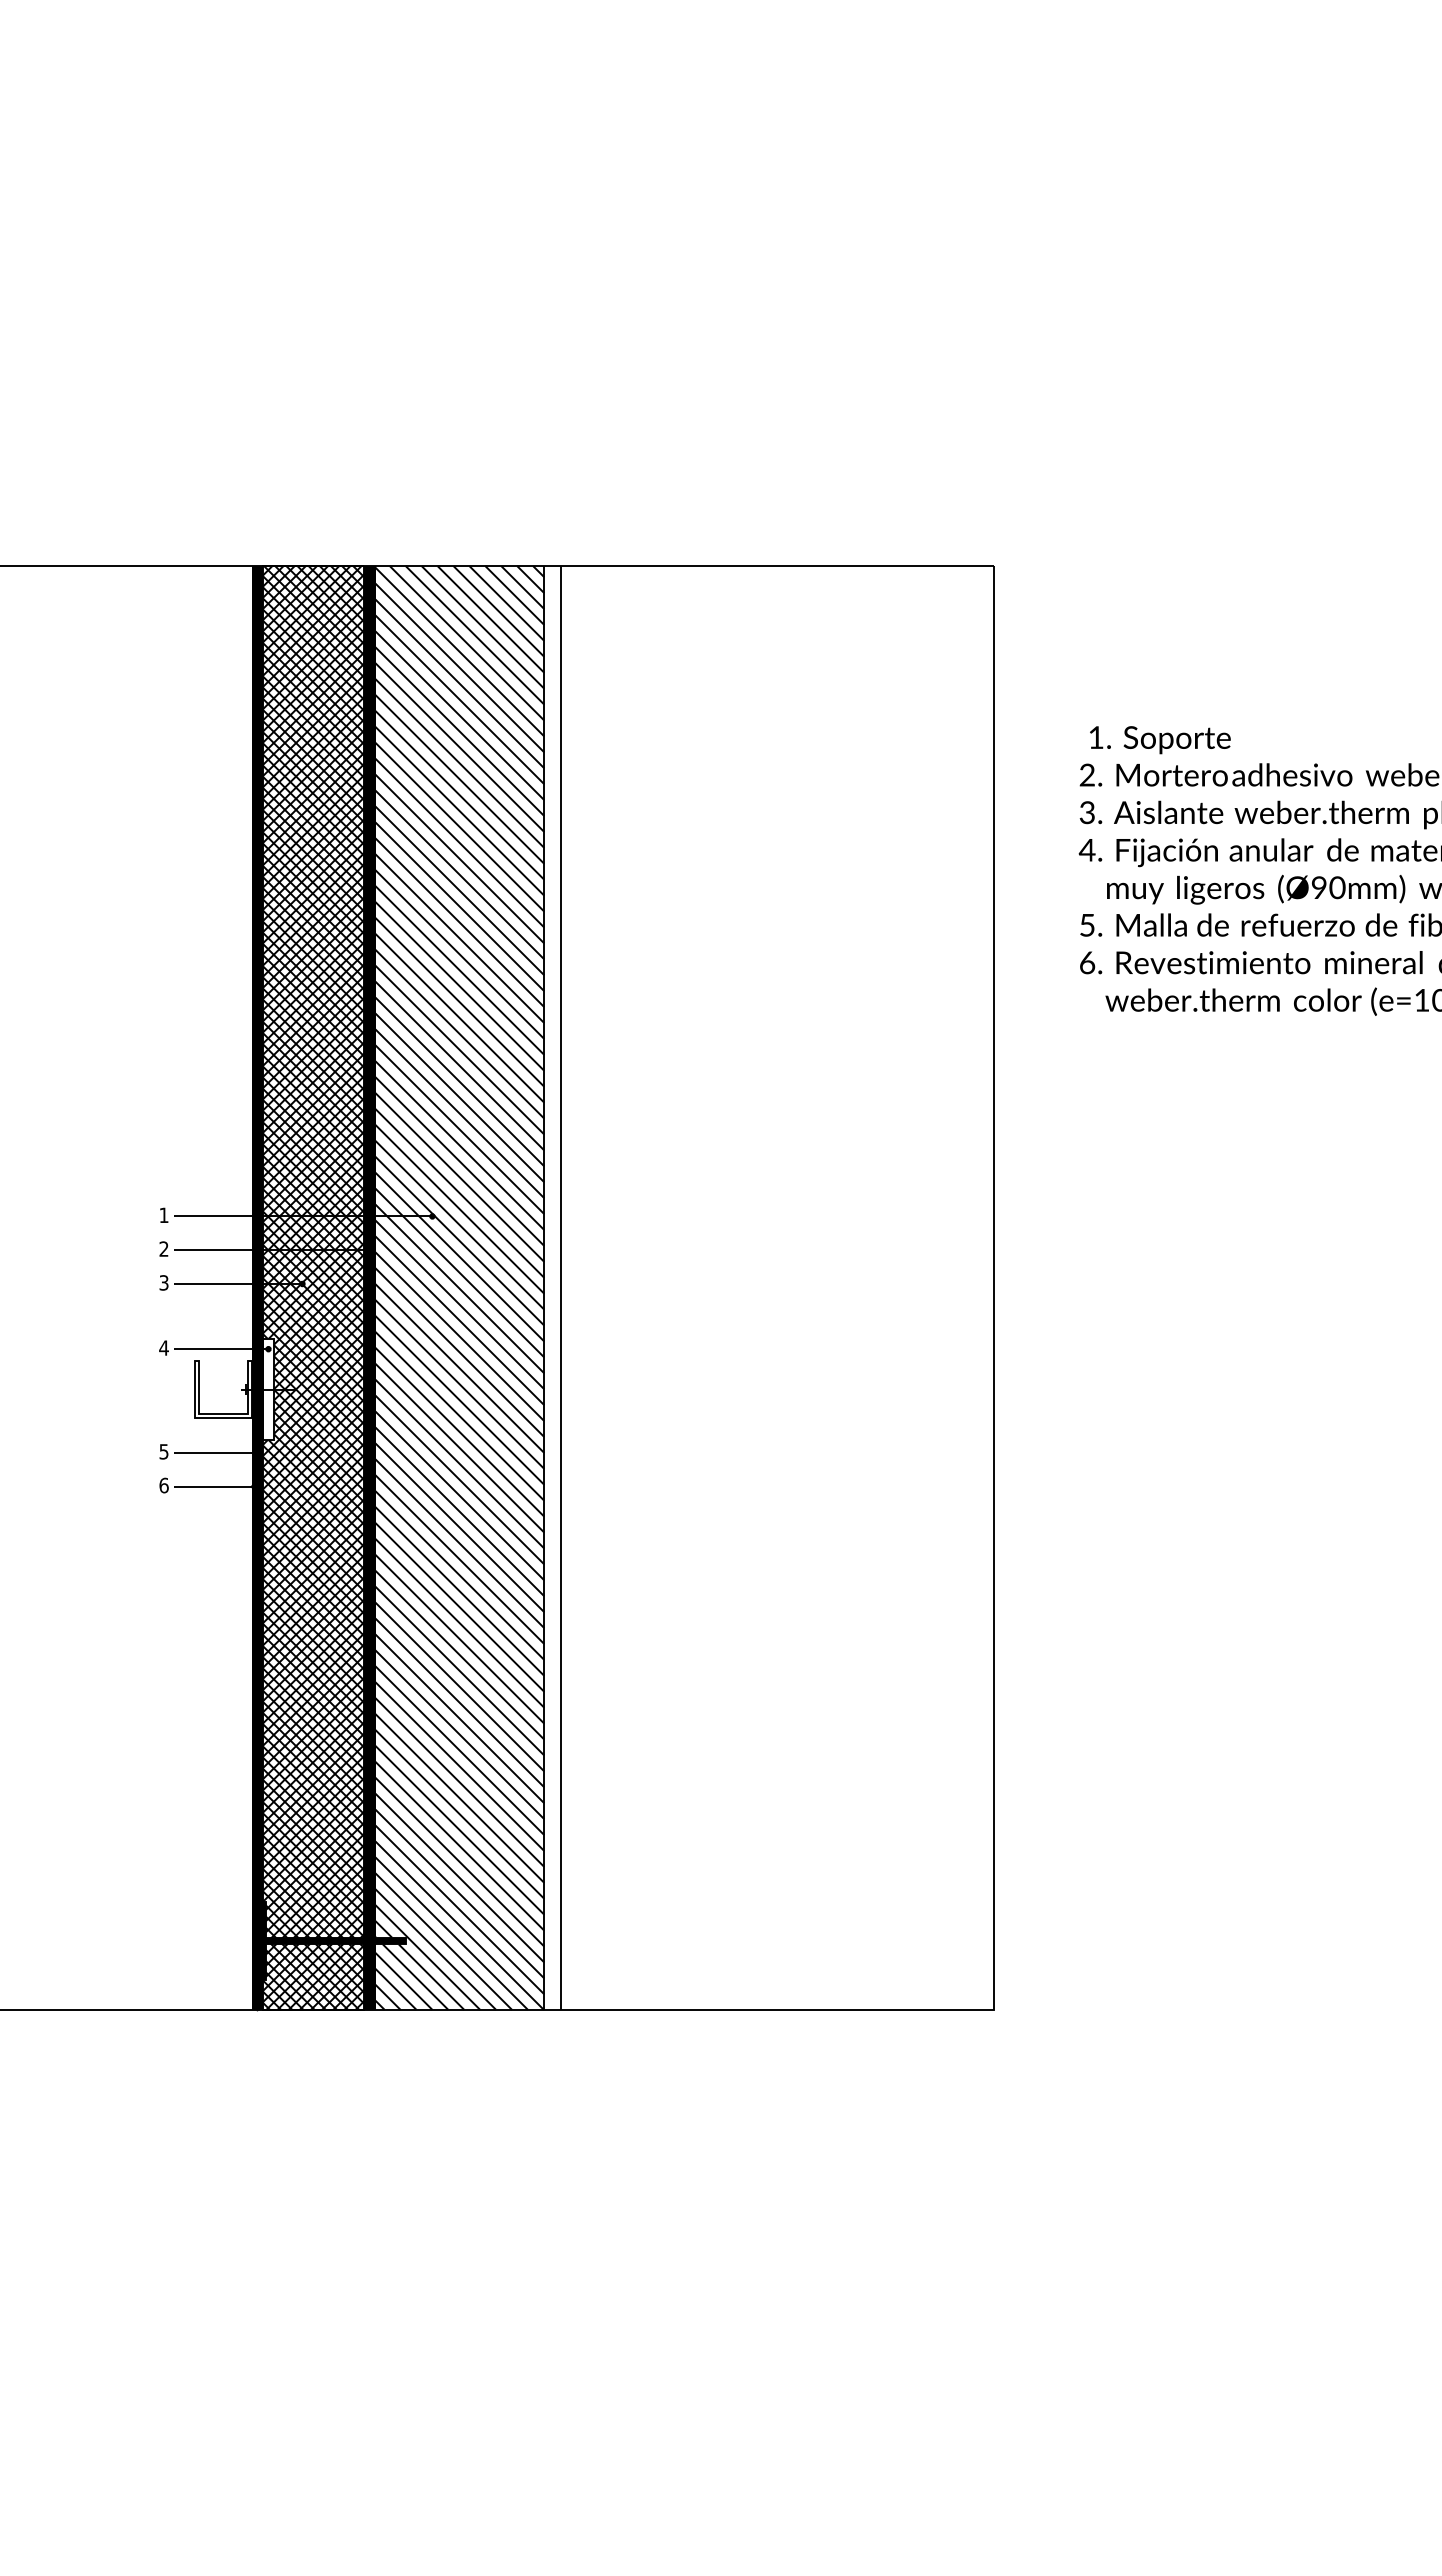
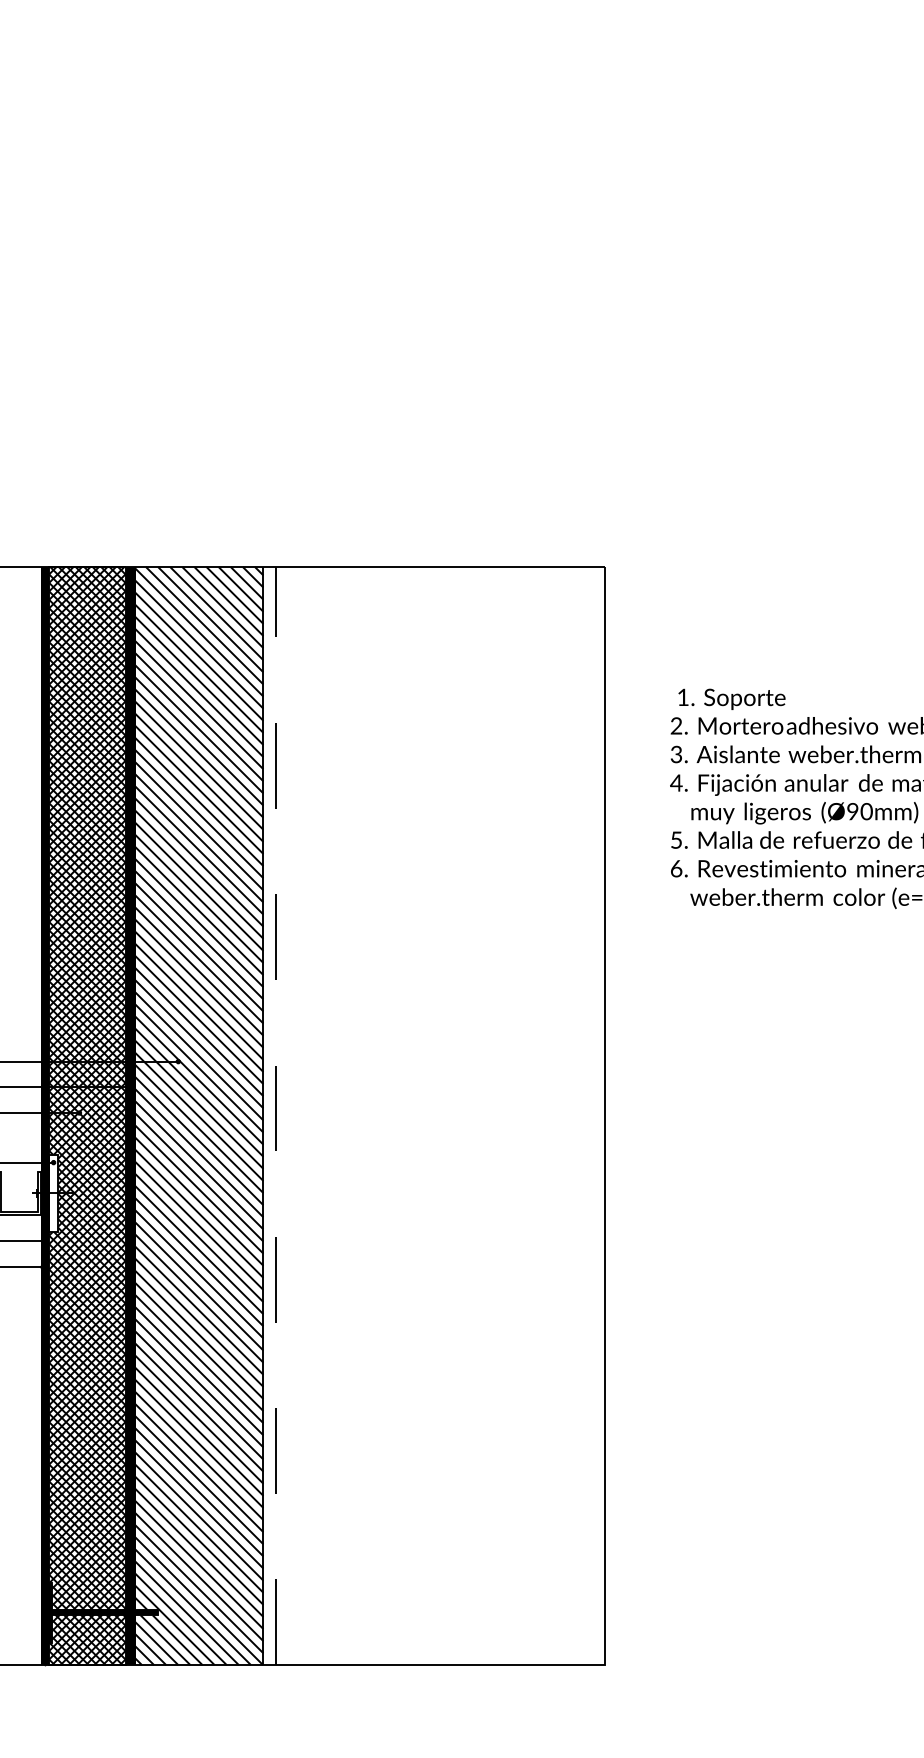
line: (561, 1287) -> (276, 1115), solid -> dashed

